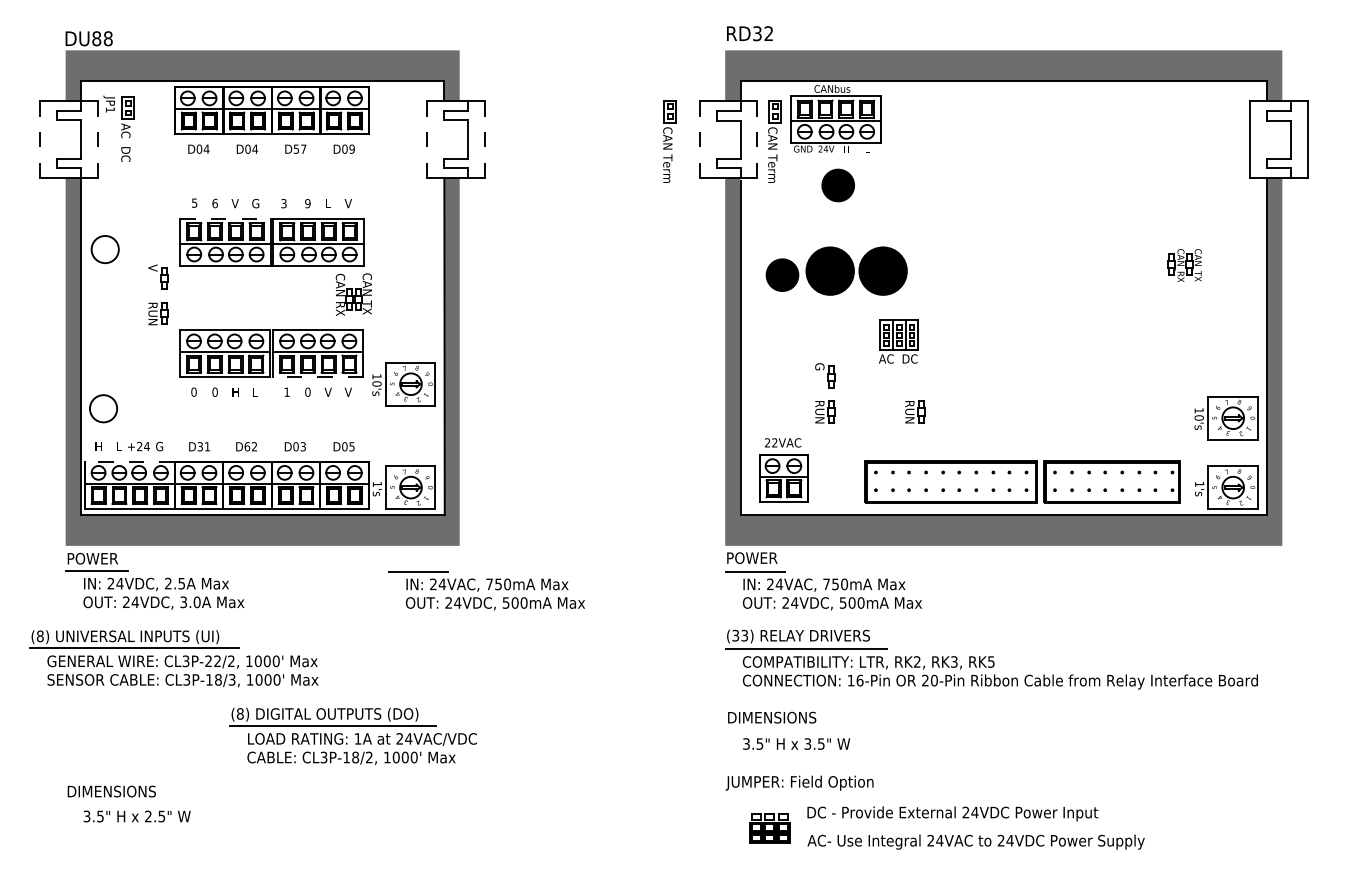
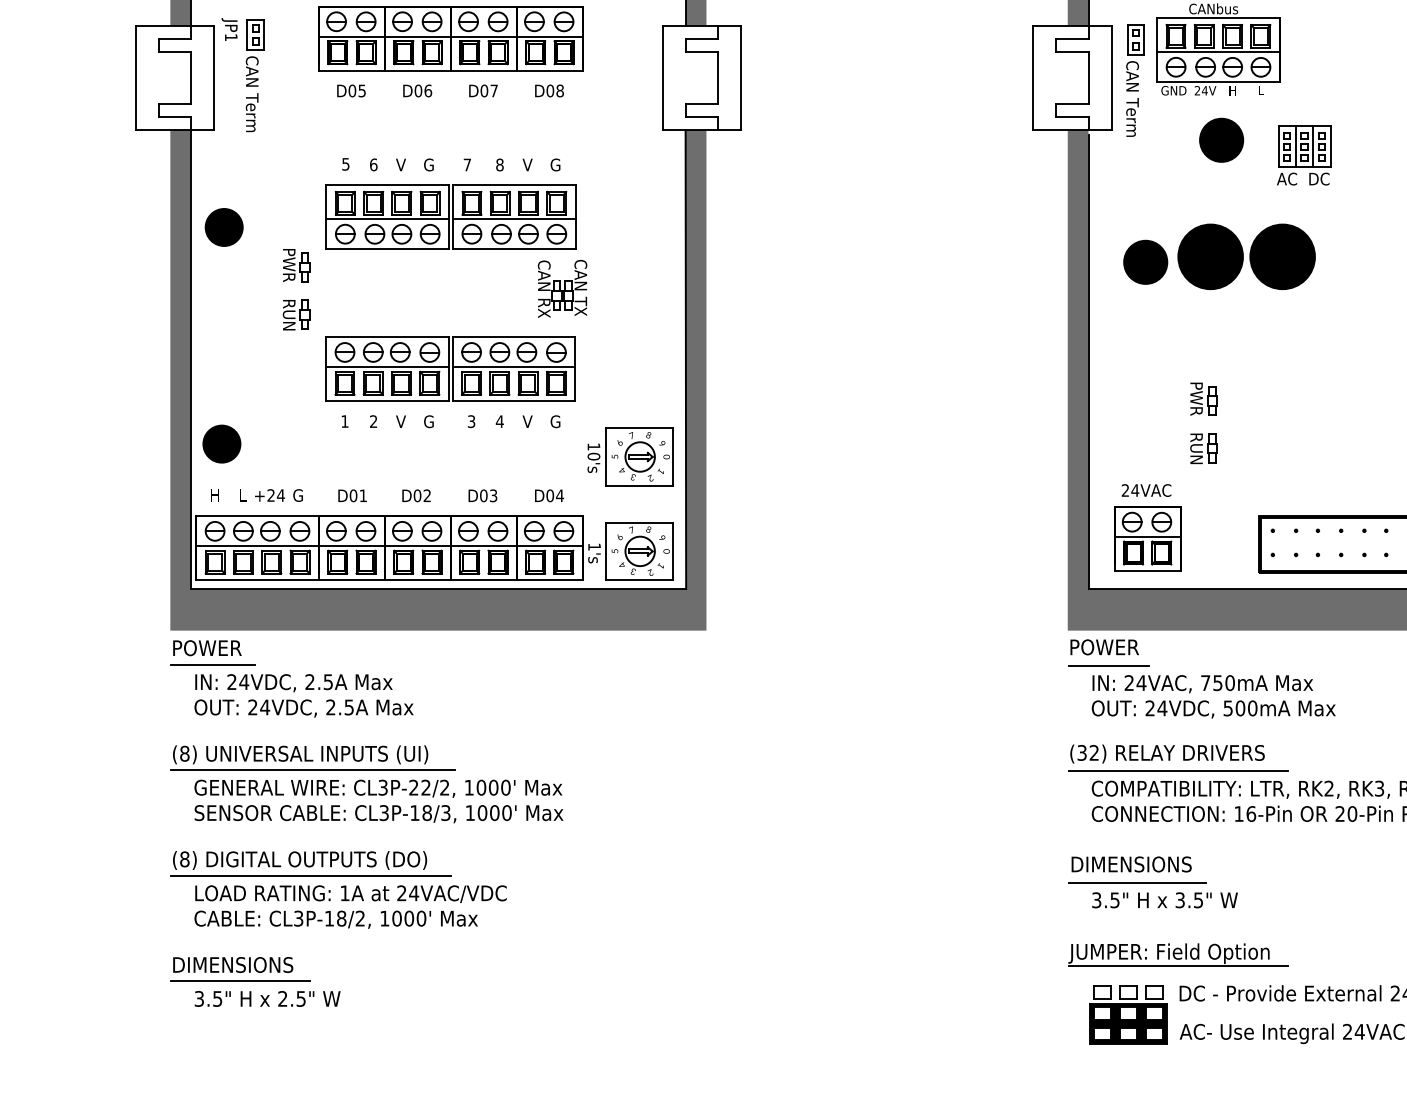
line: (40, 140) -> (136, 79), dashed -> solid
line: (97, 140) -> (213, 79), dashed -> solid
line: (427, 140) -> (662, 79), dashed -> solid
line: (484, 140) -> (740, 79), dashed -> solid
line: (699, 140) -> (1032, 79), dashed -> solid
line: (757, 140) -> (1111, 79), dashed -> solid
part: (669, 141) -> (991, 80), removed
text: (206, 148) -> (361, 89), D04 -> D05
text: (254, 148) -> (427, 89), D04 -> D06
text: (296, 148) -> (484, 89), D57 -> D07
text: (351, 148) -> (559, 89), D09 -> D08
text: (125, 151) -> (251, 94), AC  DC -> CAN Term
text: (283, 203) -> (466, 164), 3 -> 7
text: (307, 203) -> (499, 164), 9 -> 8
text: (327, 203) -> (526, 164), L -> V
text: (348, 203) -> (555, 164), V -> G
line: (225, 218) -> (387, 185), dashed -> solid
fill: (104, 249) -> (223, 227), added
text: (152, 276) -> (288, 264), V -> PWR
part: (898, 341) -> (1303, 155), moved
text: (819, 375) -> (1196, 398), G -> PWR
line: (317, 377) -> (513, 401), dashed -> solid
part: (403, 384) -> (630, 457), moved
text: (193, 391) -> (344, 420), 0 -> 1
text: (214, 391) -> (372, 420), 0 -> 2
text: (234, 391) -> (400, 420), H -> V
text: (255, 391) -> (428, 420), L -> G
text: (286, 391) -> (470, 420), 1 -> 3
text: (307, 391) -> (499, 420), 0 -> 4
text: (348, 391) -> (555, 420), V -> G
fill: (103, 408) -> (221, 443), added
part: (915, 411) -> (1326, 447), removed
text: (774, 442) -> (1134, 490), 22VAC -> 24VAC
text: (200, 446) -> (353, 495), D31 -> D01
text: (247, 446) -> (417, 495), D62 -> D02
text: (351, 446) -> (559, 495), D05 -> D04
line: (129, 461) -> (257, 515), dashed -> solid
part: (486, 590) -> (742, 691), removed
text: (190, 602) -> (340, 707), 3.0A -> 2.5A
text: (744, 635) -> (1094, 752), (33) -> (32)
part: (173, 658) -> (366, 783), moved
line: (775, 731) -> (1136, 883), added
part: (352, 735) -> (337, 888), moved
line: (806, 792) -> (1178, 966), added
line: (117, 803) -> (240, 981), added
part: (769, 828) -> (1128, 1015), size x1.43

